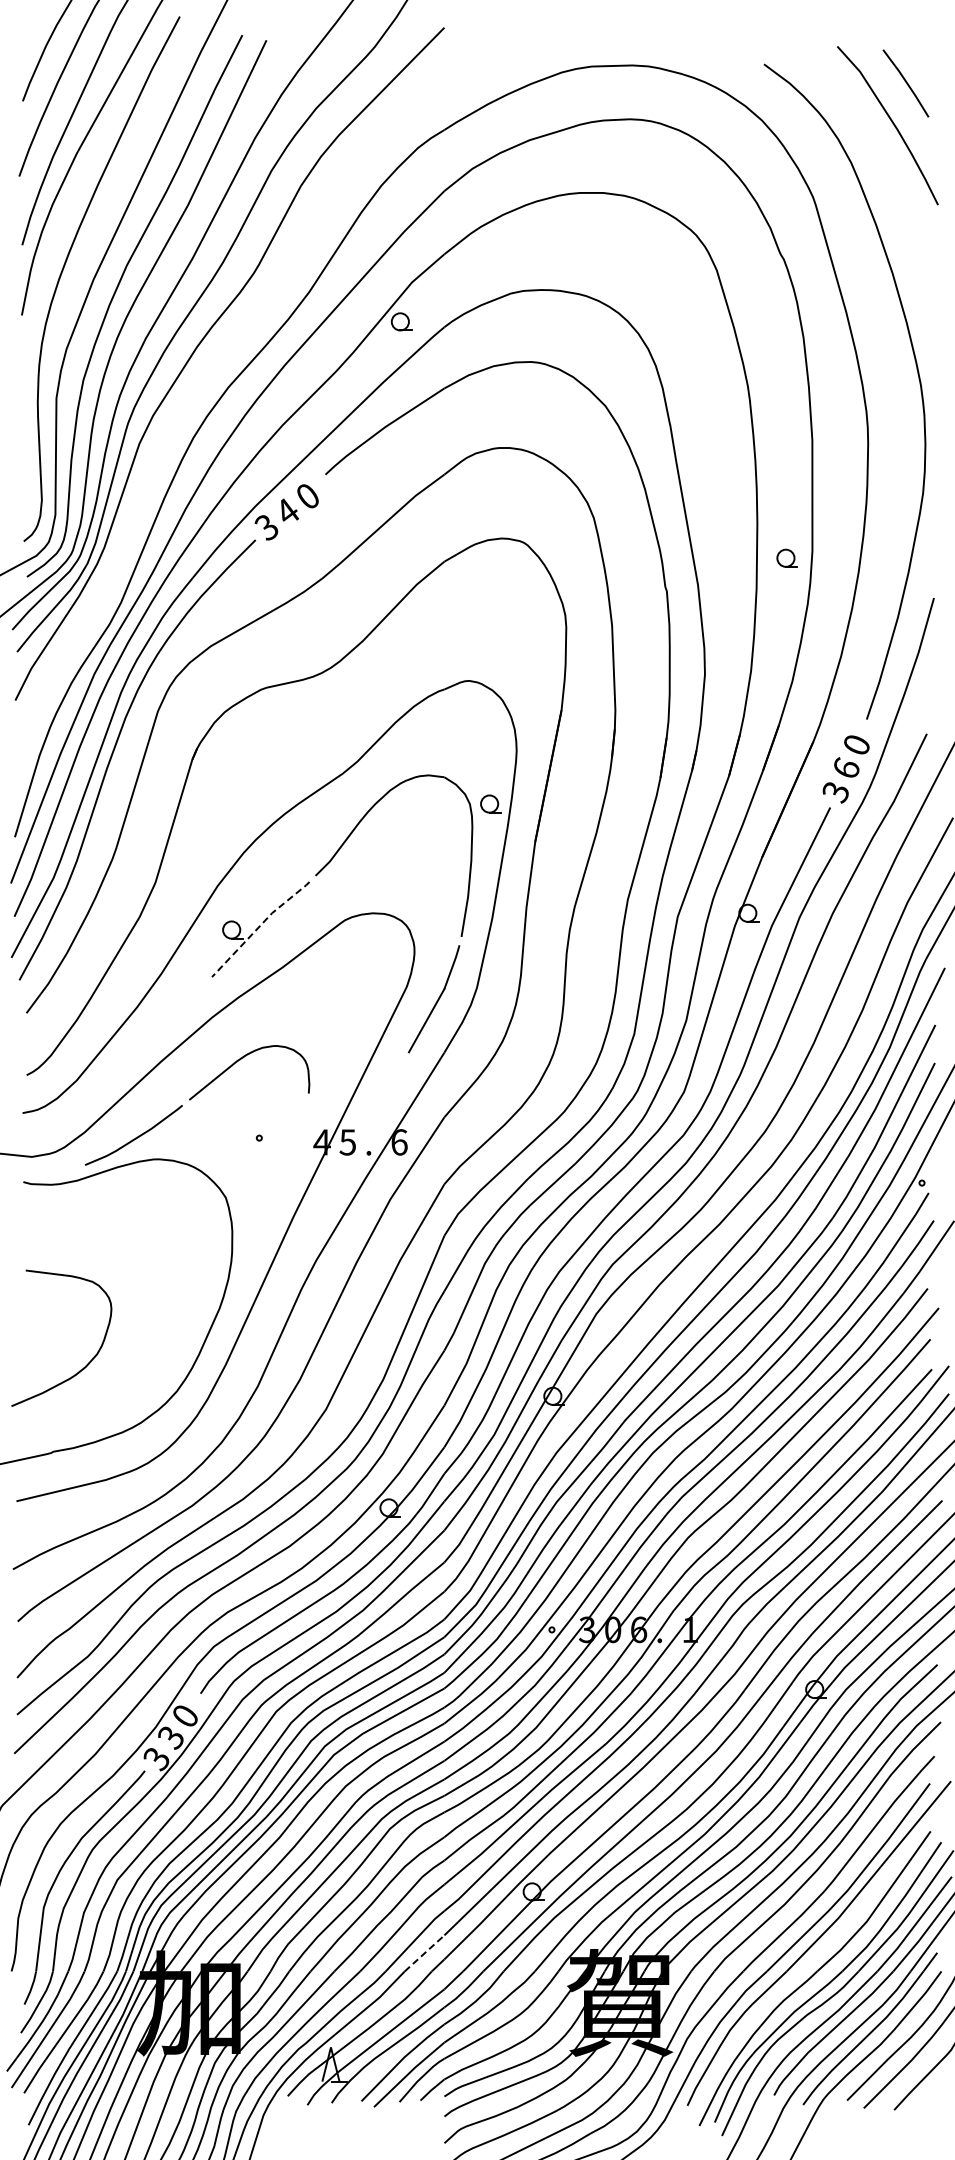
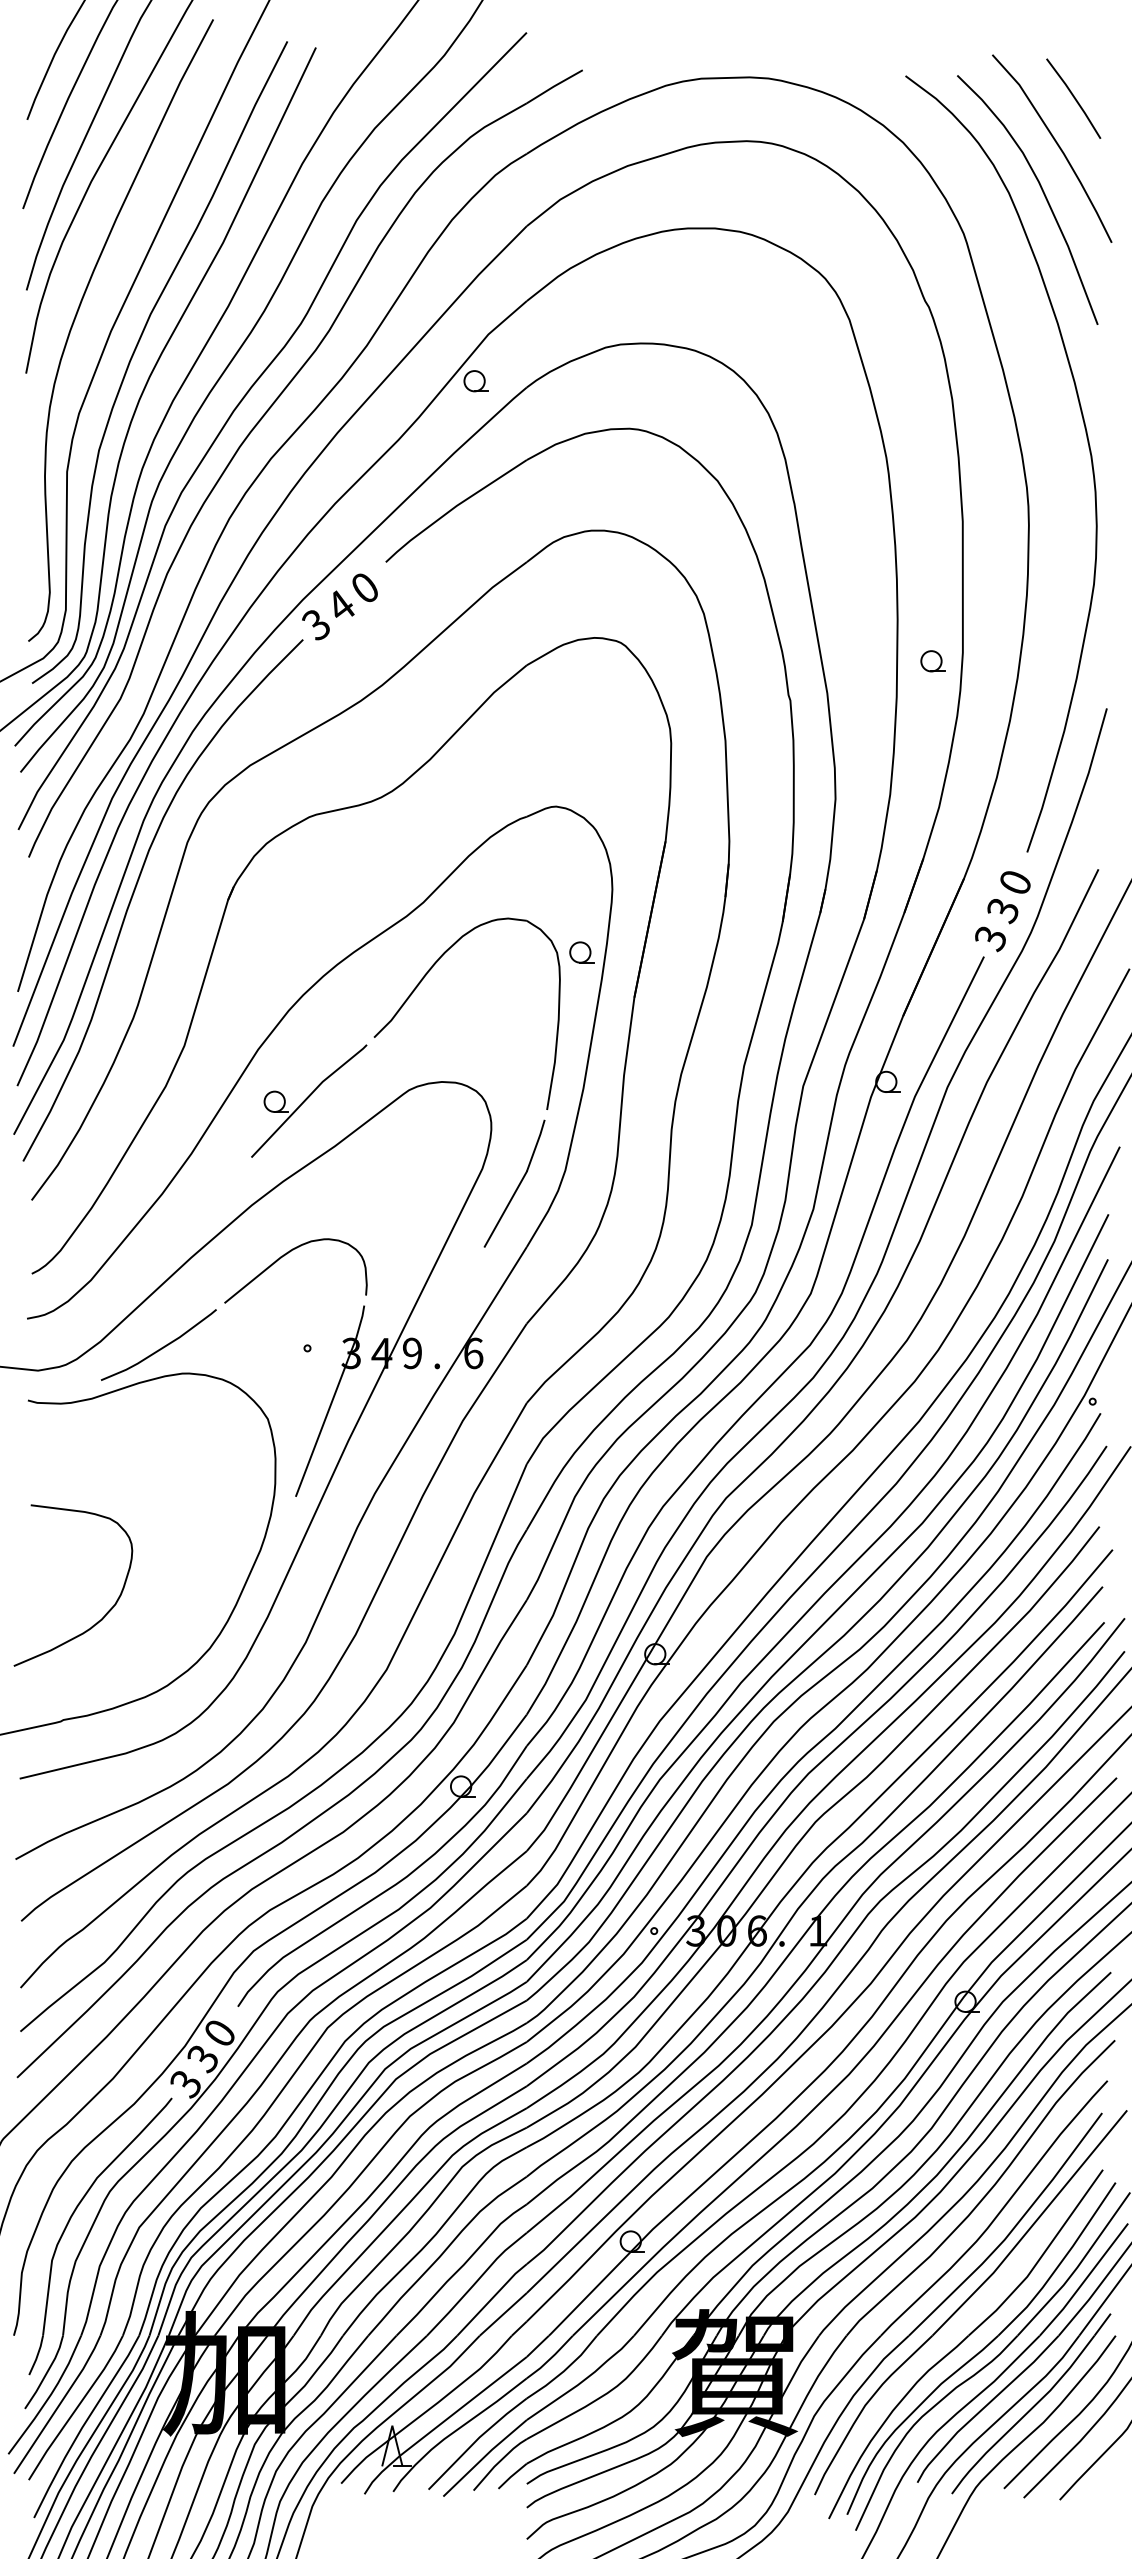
curve: (879, 162) -> (1042, 192), added
part: (216, 360) -> (256, 426), added
text: (846, 768) -> (1003, 910), 6 -> 3
line: (259, 926) -> (307, 1097), dashed -> solid
text: (347, 1142) -> (411, 1353), 5 -> 9
part: (278, 1182) -> (330, 1400), added
line: (424, 1953) -> (503, 2314), dashed -> solid

